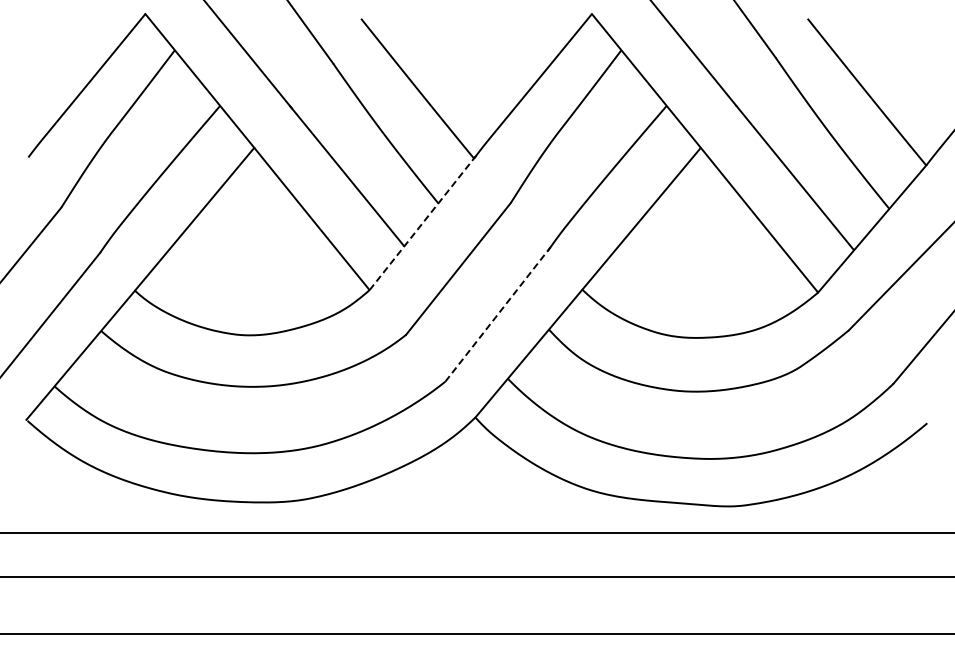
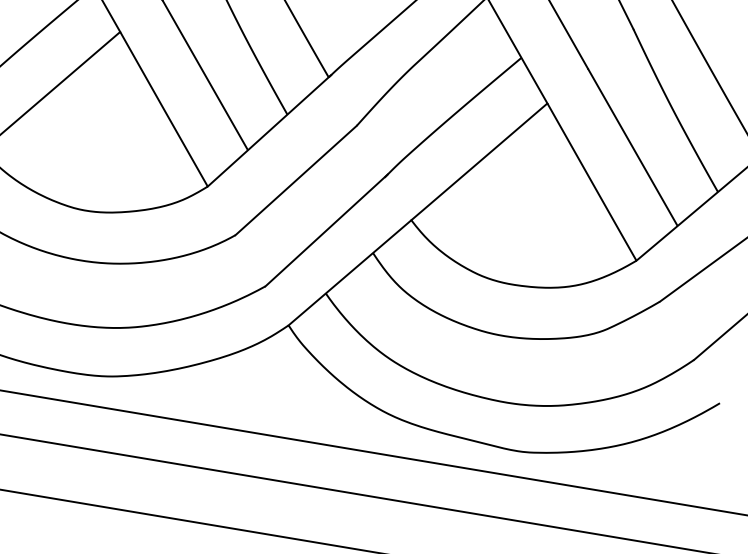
line: (422, 223) -> (269, 131), dashed -> solid
line: (498, 314) -> (327, 230), dashed -> solid

